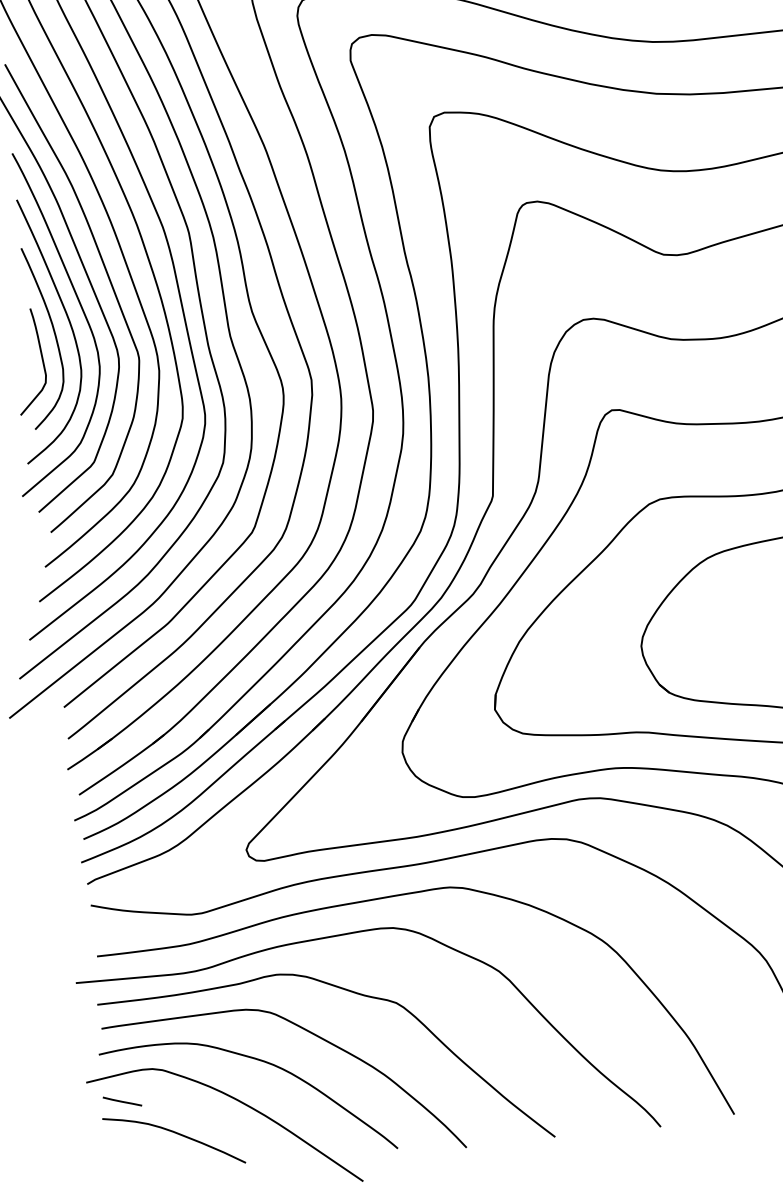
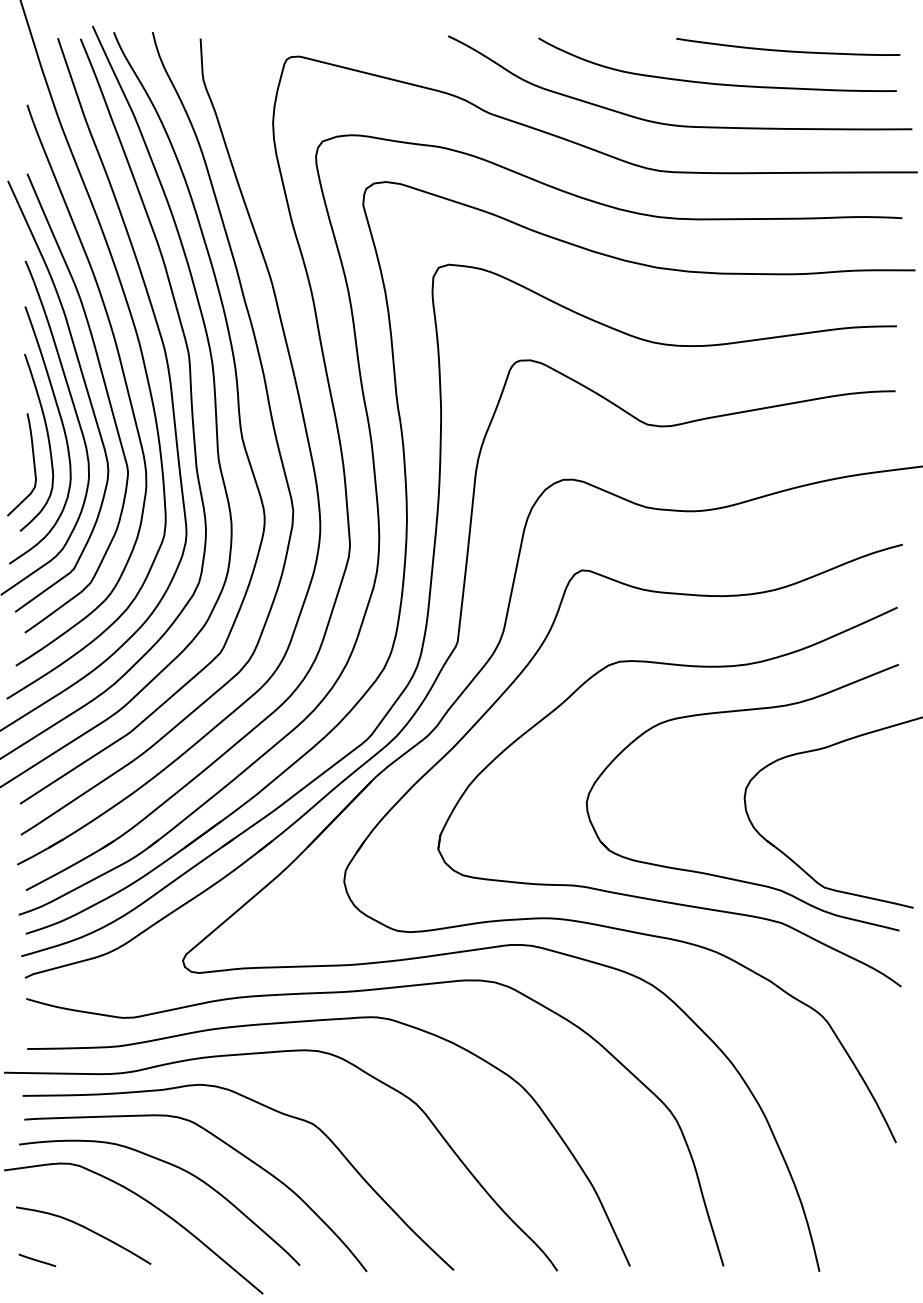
line: (122, 1101) -> (37, 1260), moved

